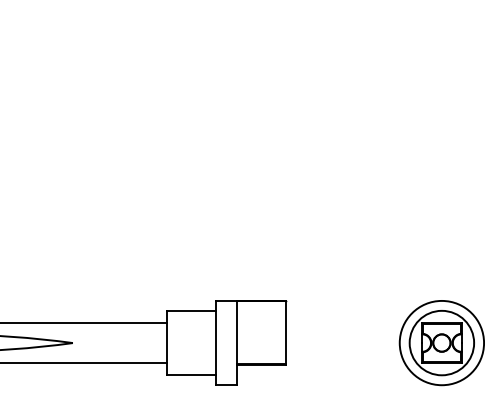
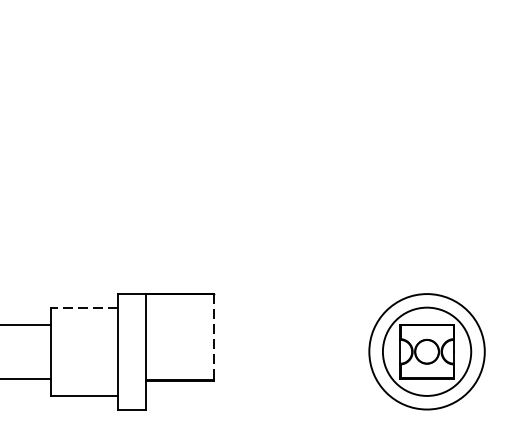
line: (191, 310) -> (84, 307), solid -> dashed
line: (286, 332) -> (214, 337), solid -> dashed

